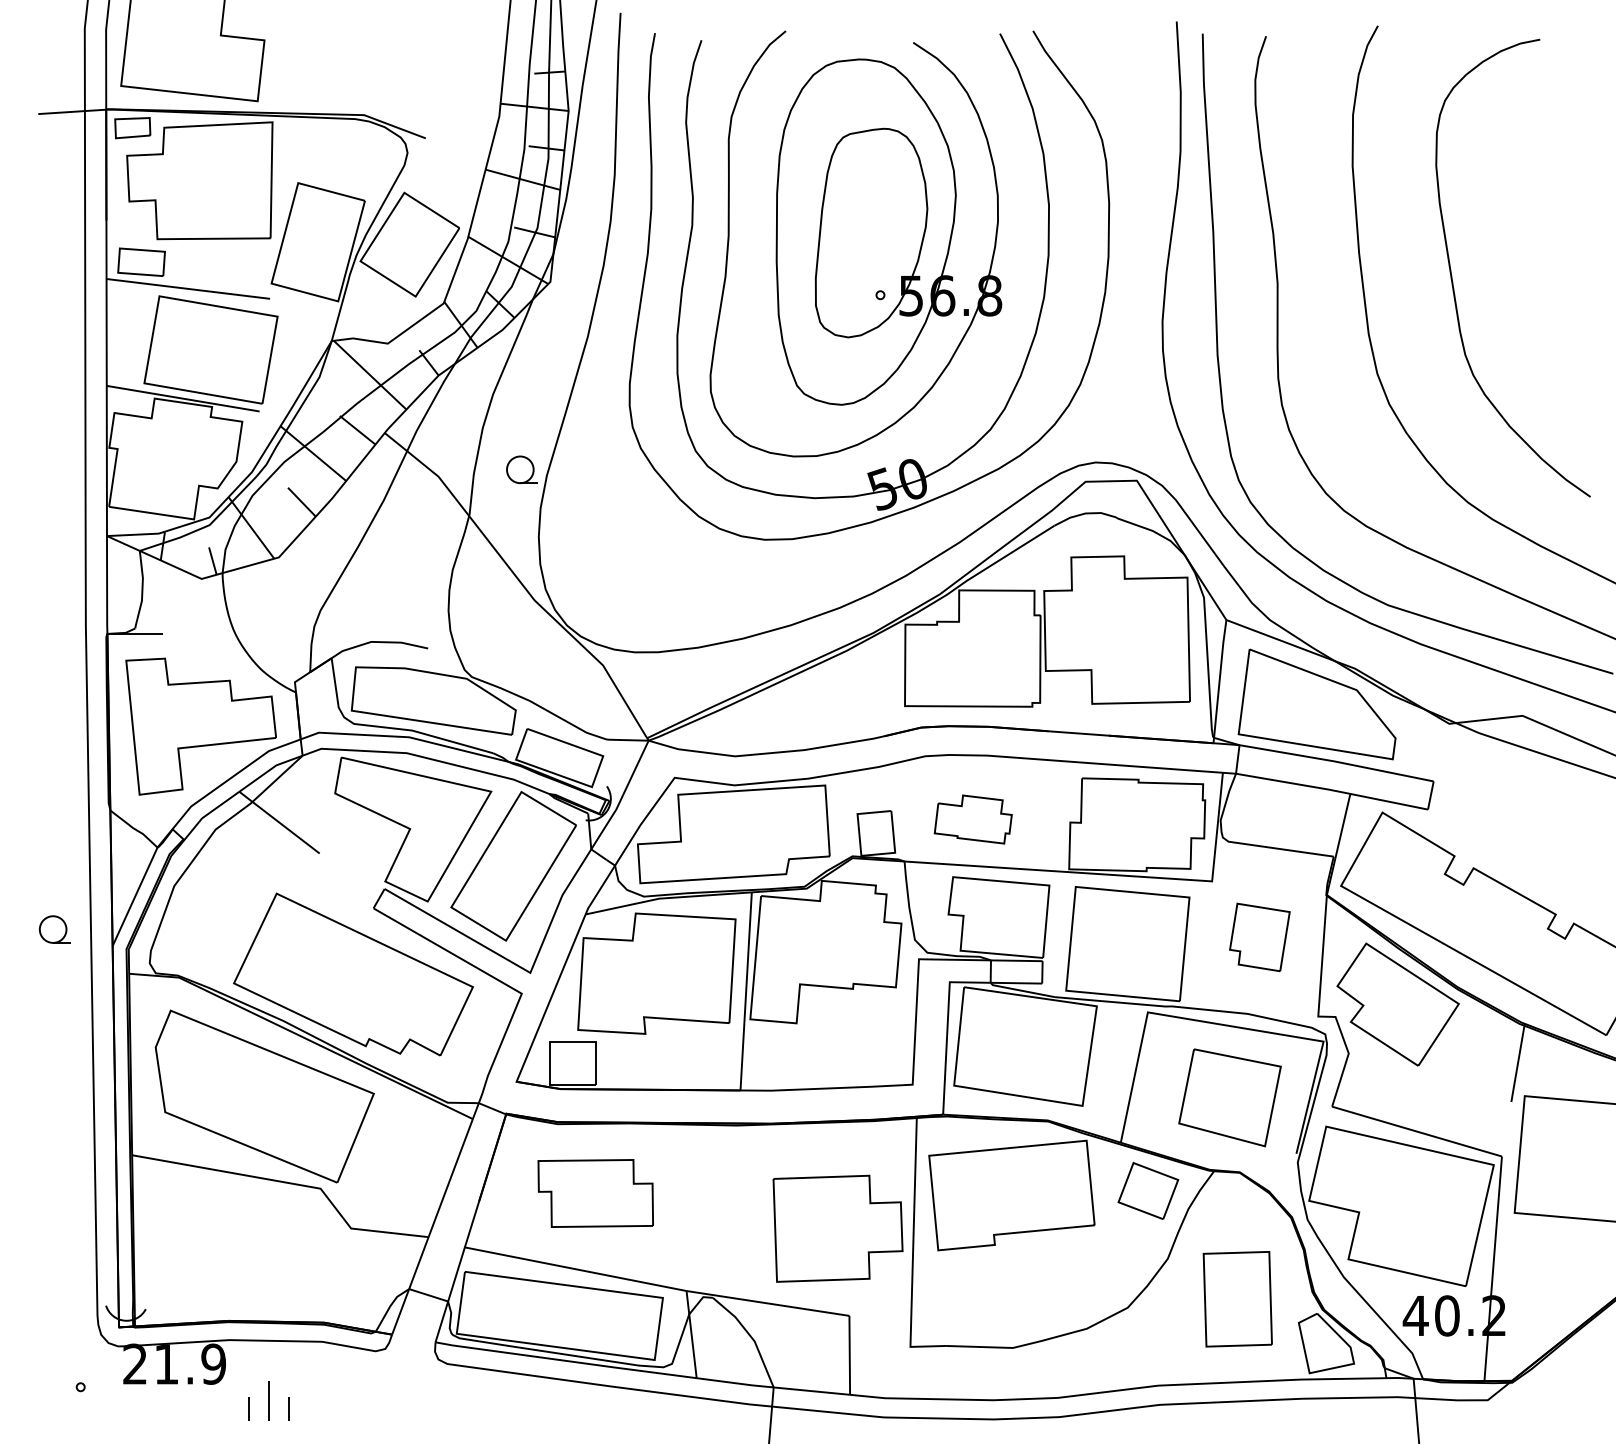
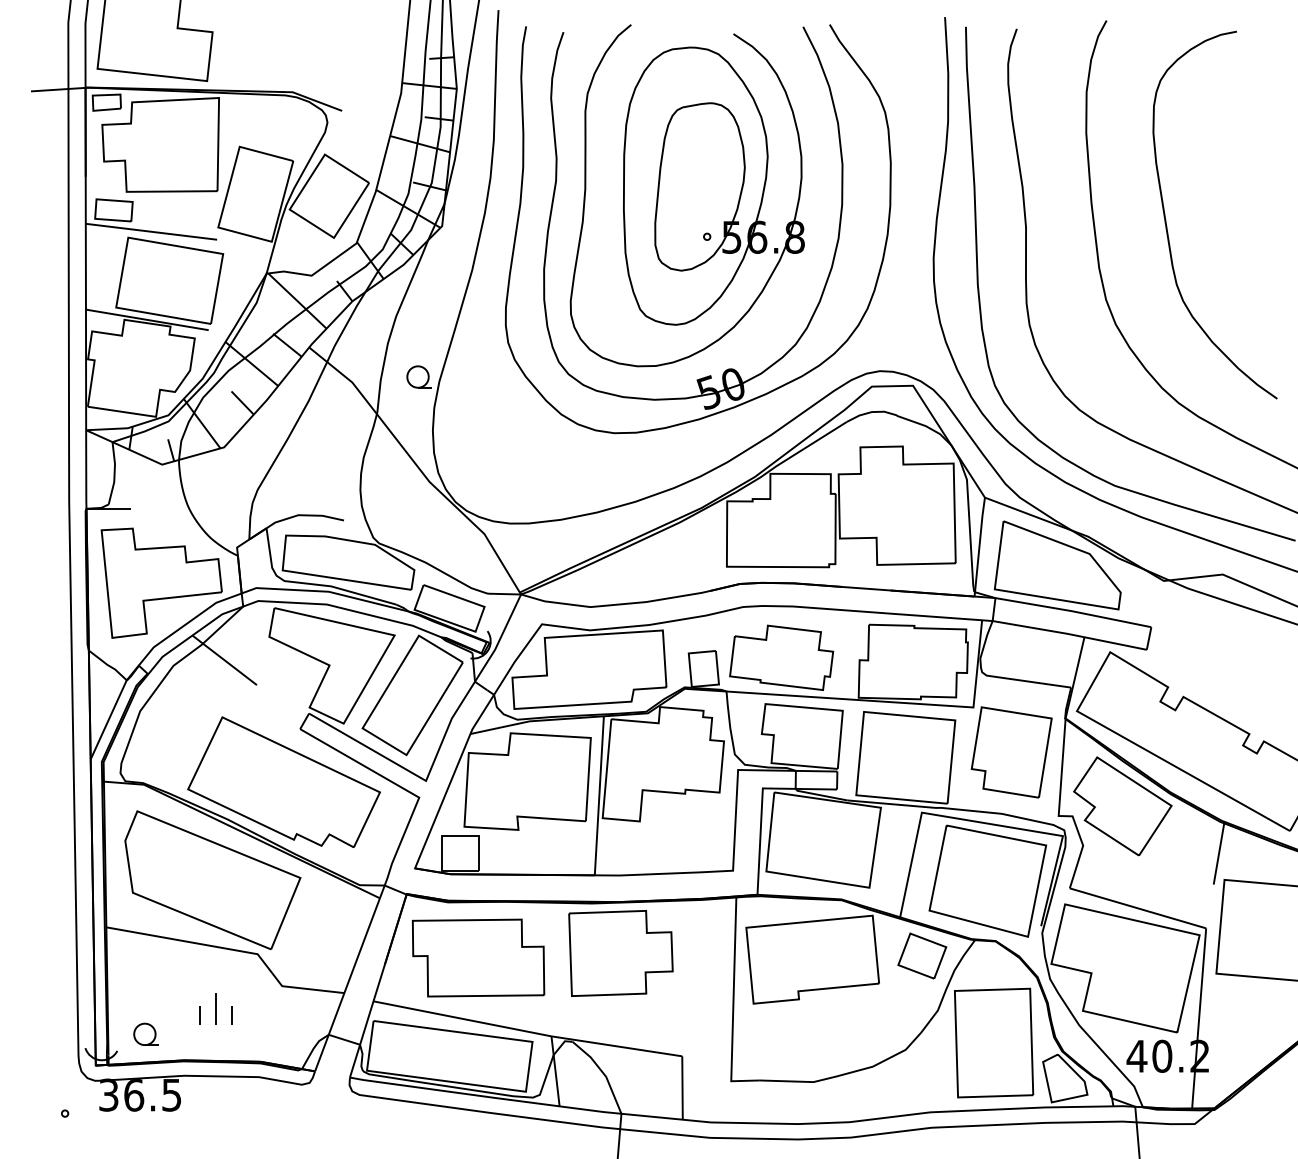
part: (973, 819) -> (781, 657), size x1.67
part: (54, 929) -> (145, 1034), moved
part: (1259, 937) -> (1011, 752), size x1.67
part: (1229, 1097) -> (987, 880), size x1.43
part: (595, 1193) -> (478, 958), size x1.43
part: (837, 1228) -> (620, 953), moved
part: (1237, 1298) -> (993, 1042), size x1.43
text: (174, 1363) -> (140, 1094), 21.9 -> 36.5
part: (268, 1400) -> (215, 1008), moved

